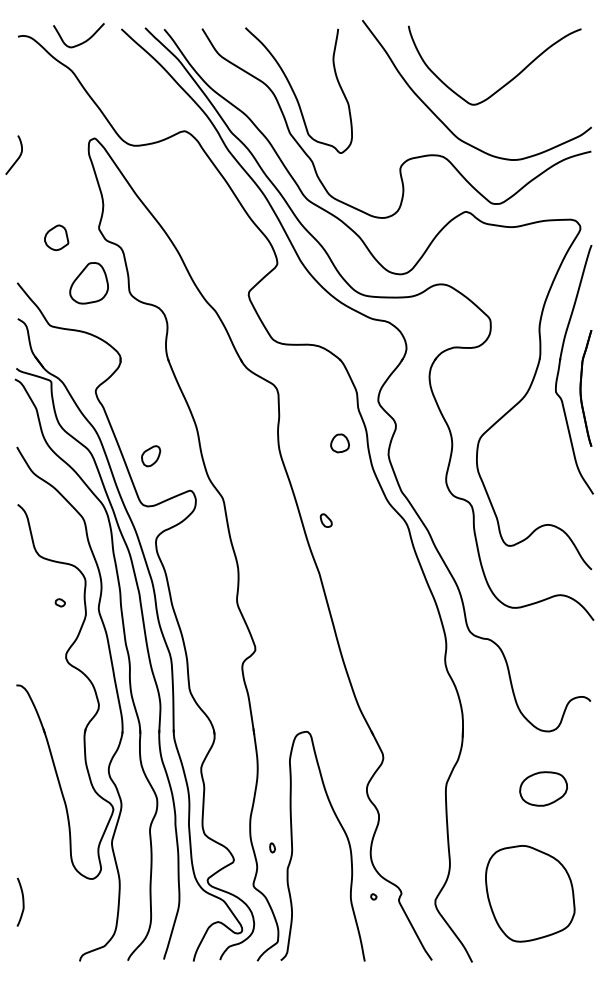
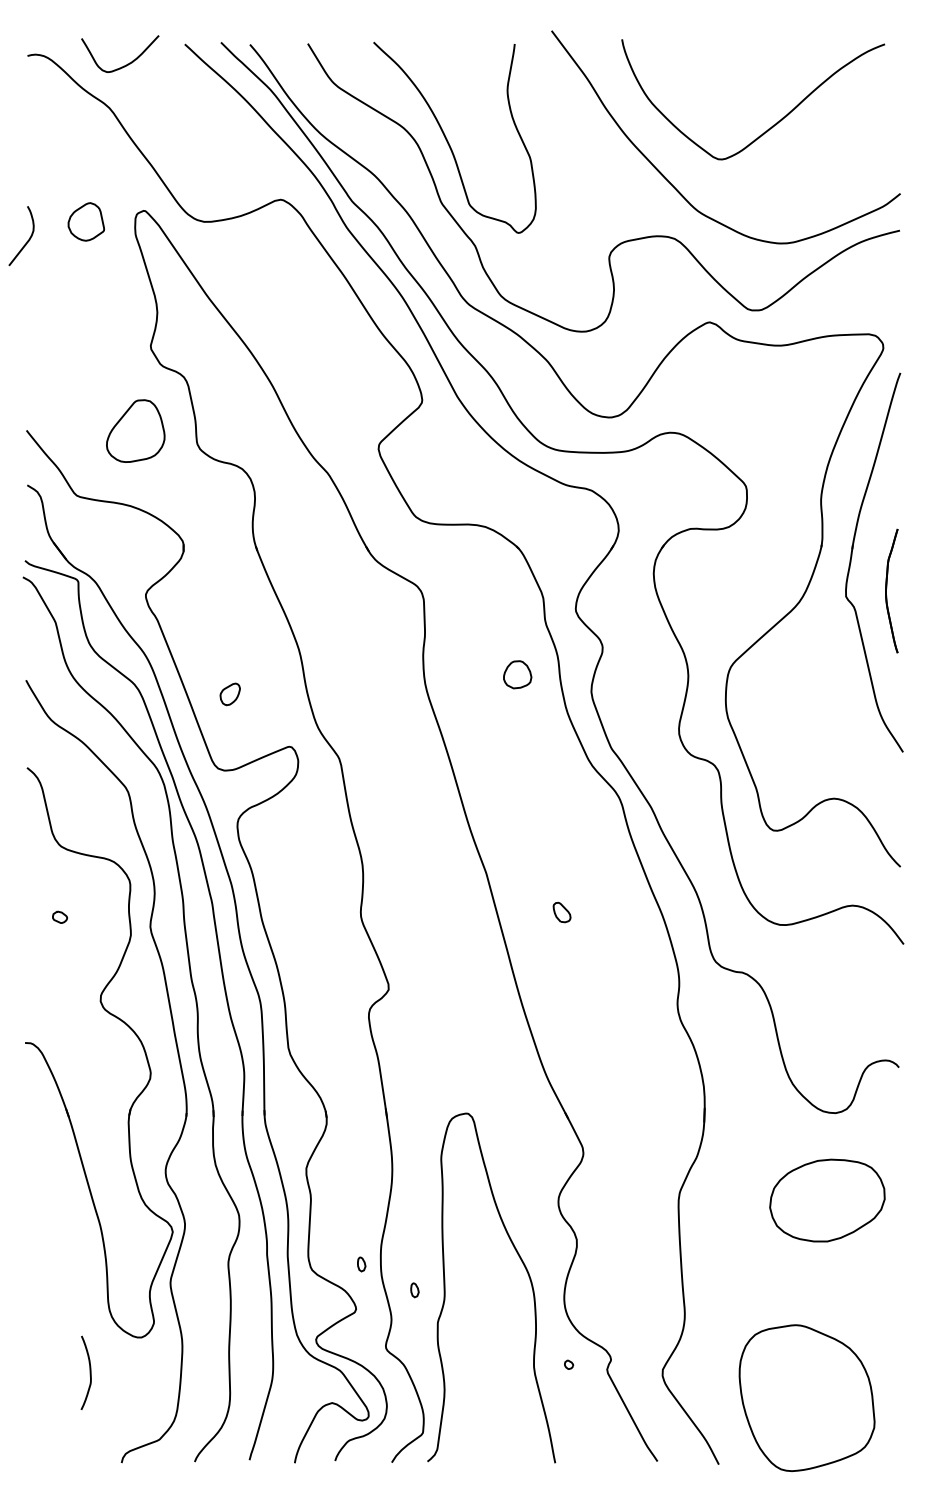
part: (56, 237) -> (86, 221), moved
part: (585, 388) -> (891, 591), size x0.7
part: (151, 456) -> (230, 694), size x0.7
part: (325, 520) -> (560, 912), moved
part: (59, 602) -> (58, 916), moved
part: (543, 788) -> (827, 1199), size x1.6
part: (237, 830) -> (361, 1263), added
part: (530, 893) -> (807, 1397), moved
curve: (22, 901) -> (89, 1371), moved

